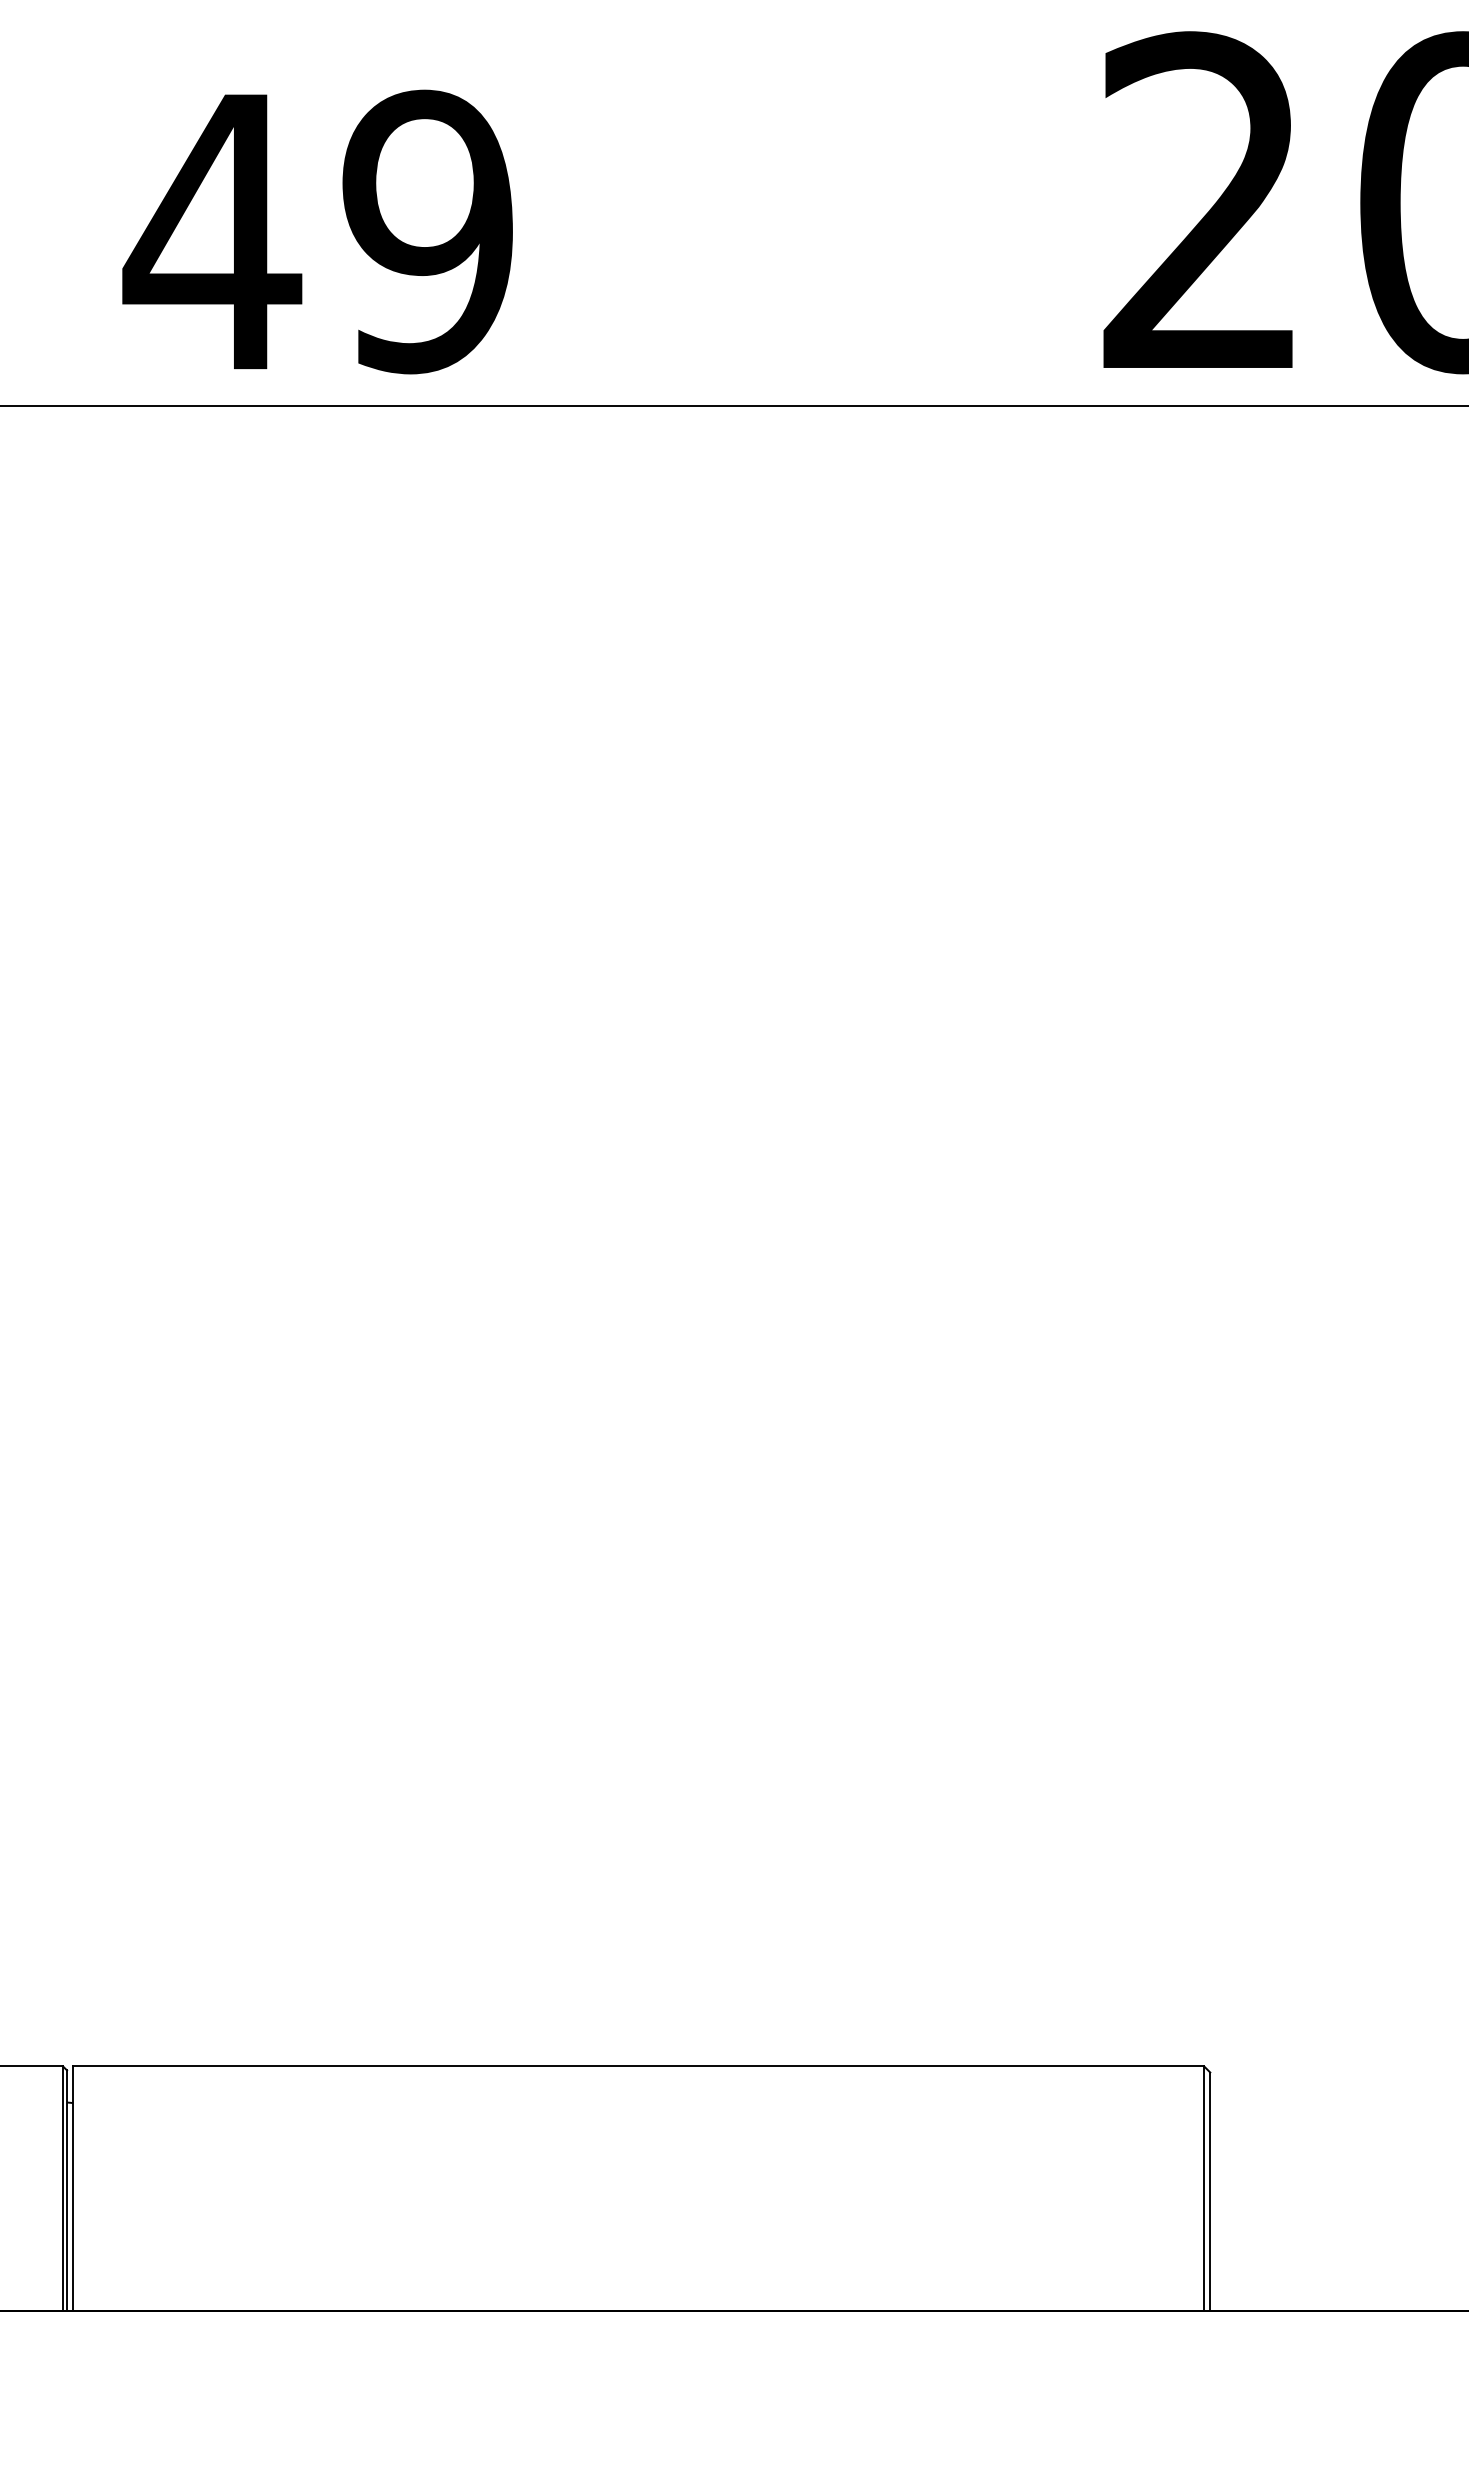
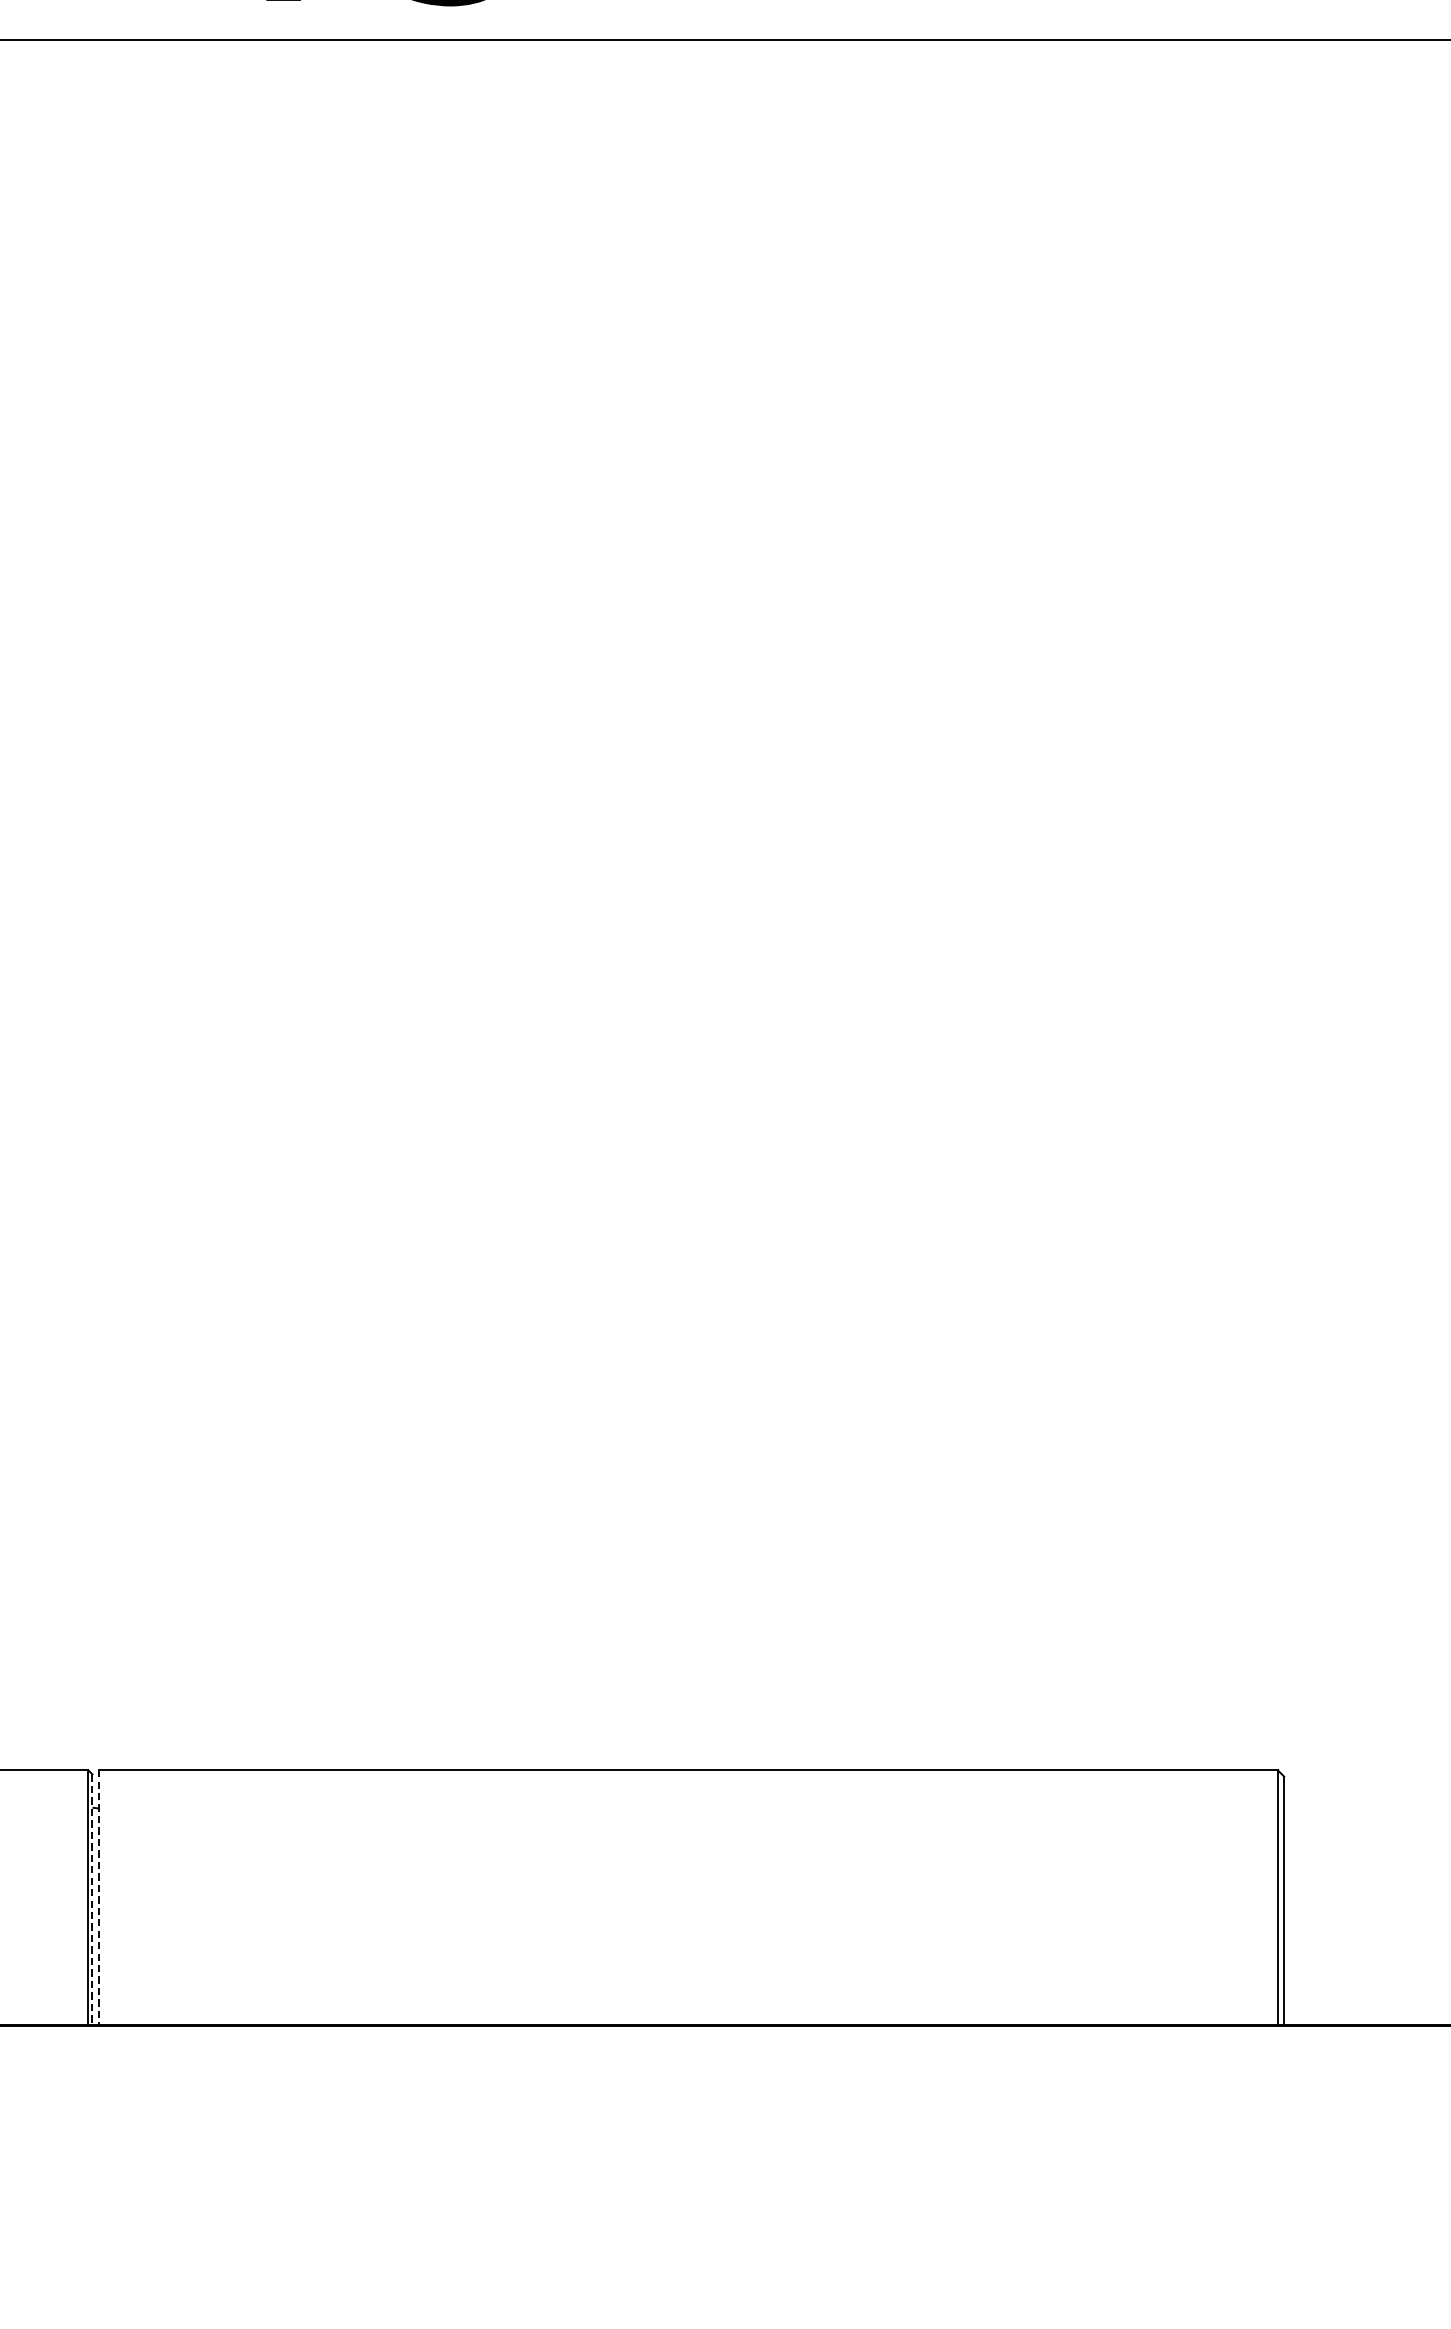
line: (73, 2189) -> (99, 1898), solid -> dashed
line: (67, 2191) -> (92, 1900), solid -> dashed

